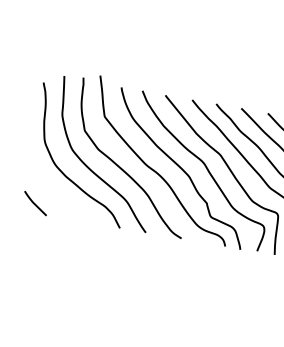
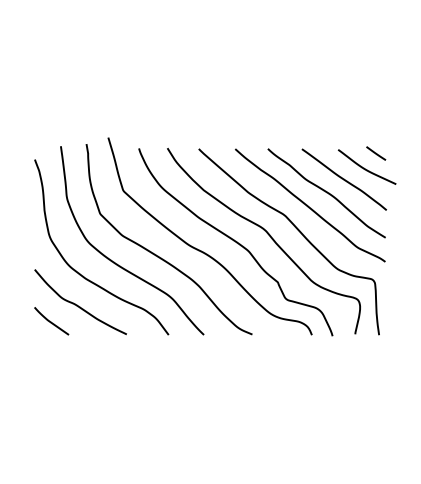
curve: (56, 194) -> (77, 304), added

